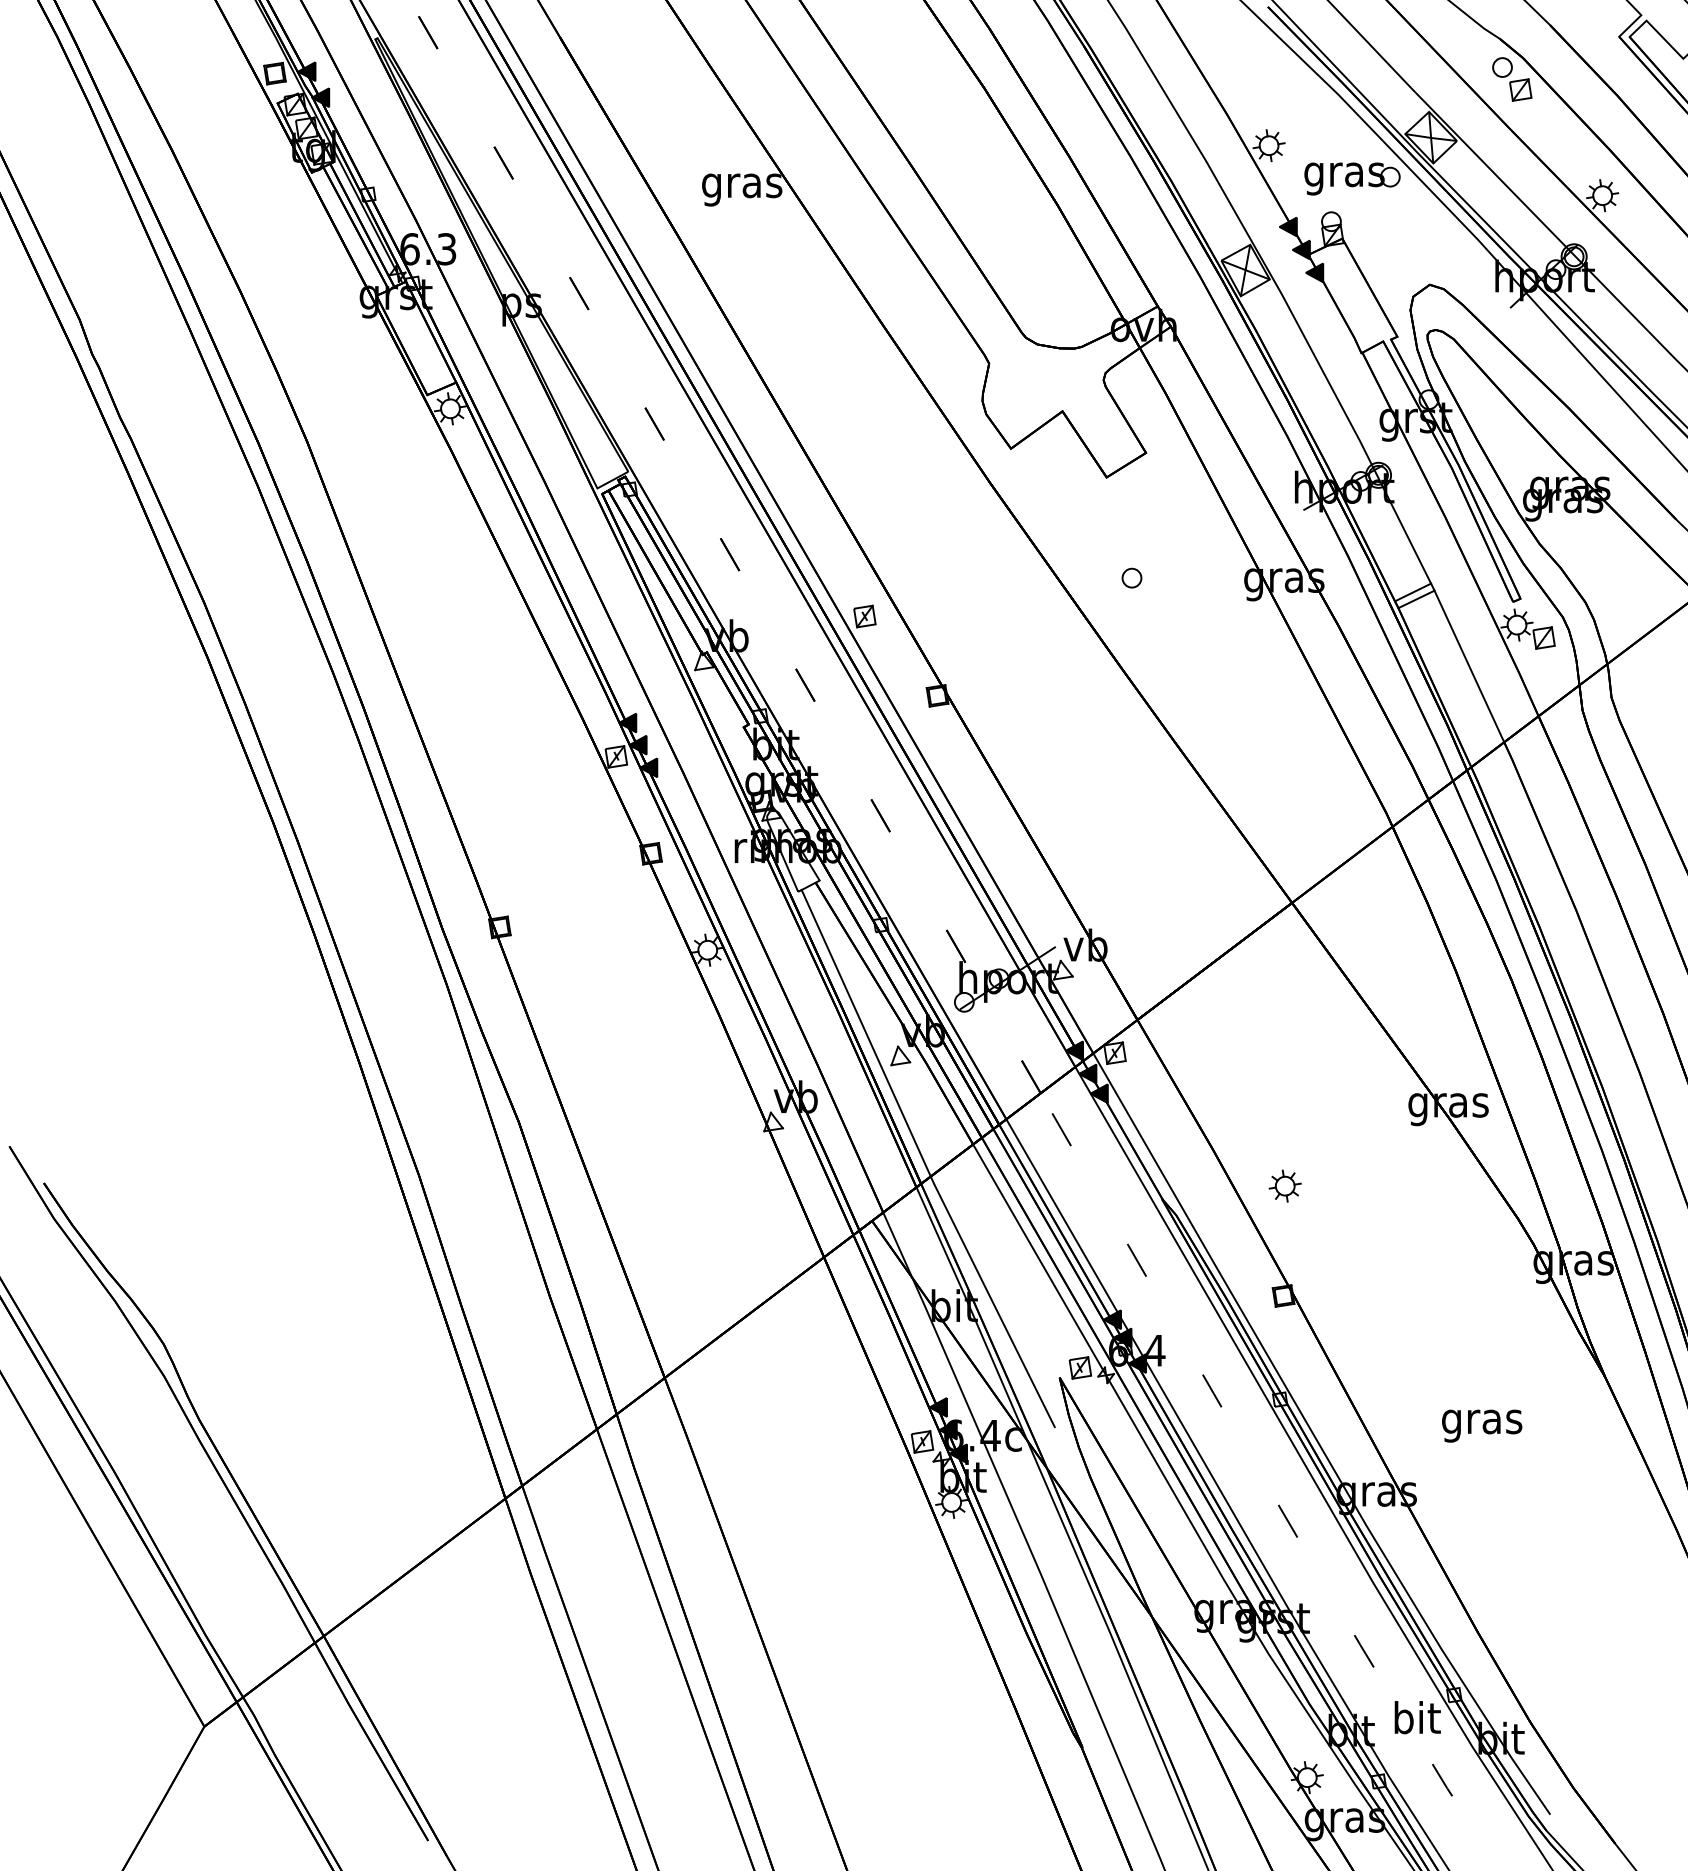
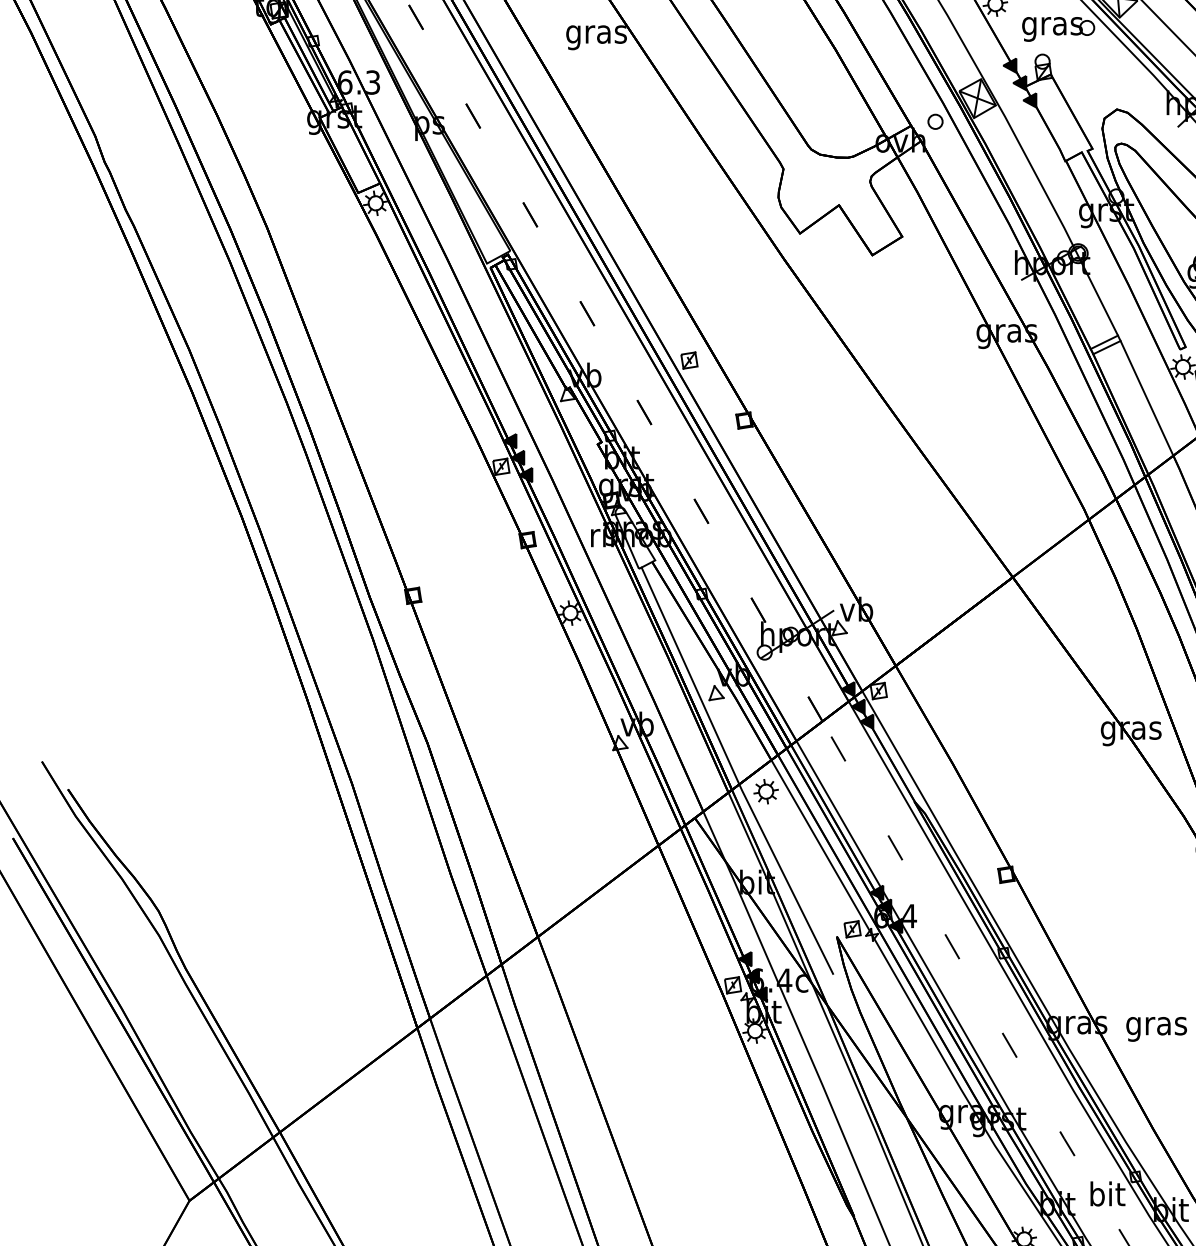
part: (1131, 577) -> (935, 121), moved
part: (1284, 1185) -> (765, 791), moved
text: (1482, 1425) -> (1156, 1028), moved

